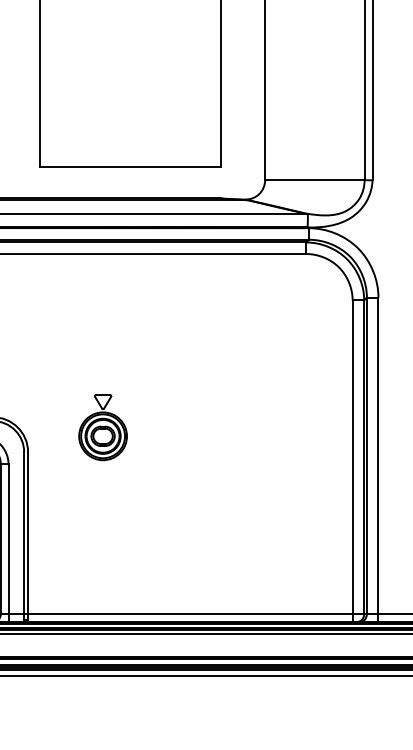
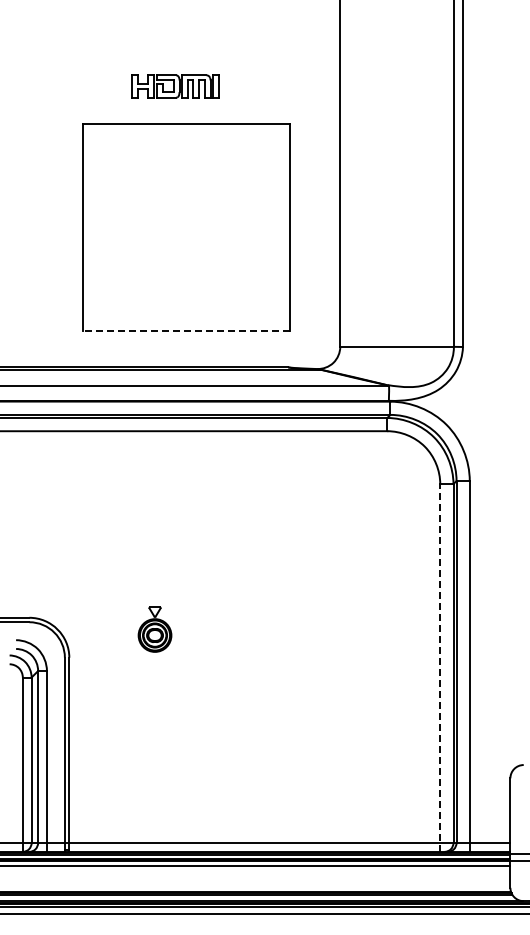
line: (129, 166) -> (185, 331), solid -> dashed
part: (102, 427) -> (154, 629), size x0.6
line: (352, 460) -> (440, 667), solid -> dashed

